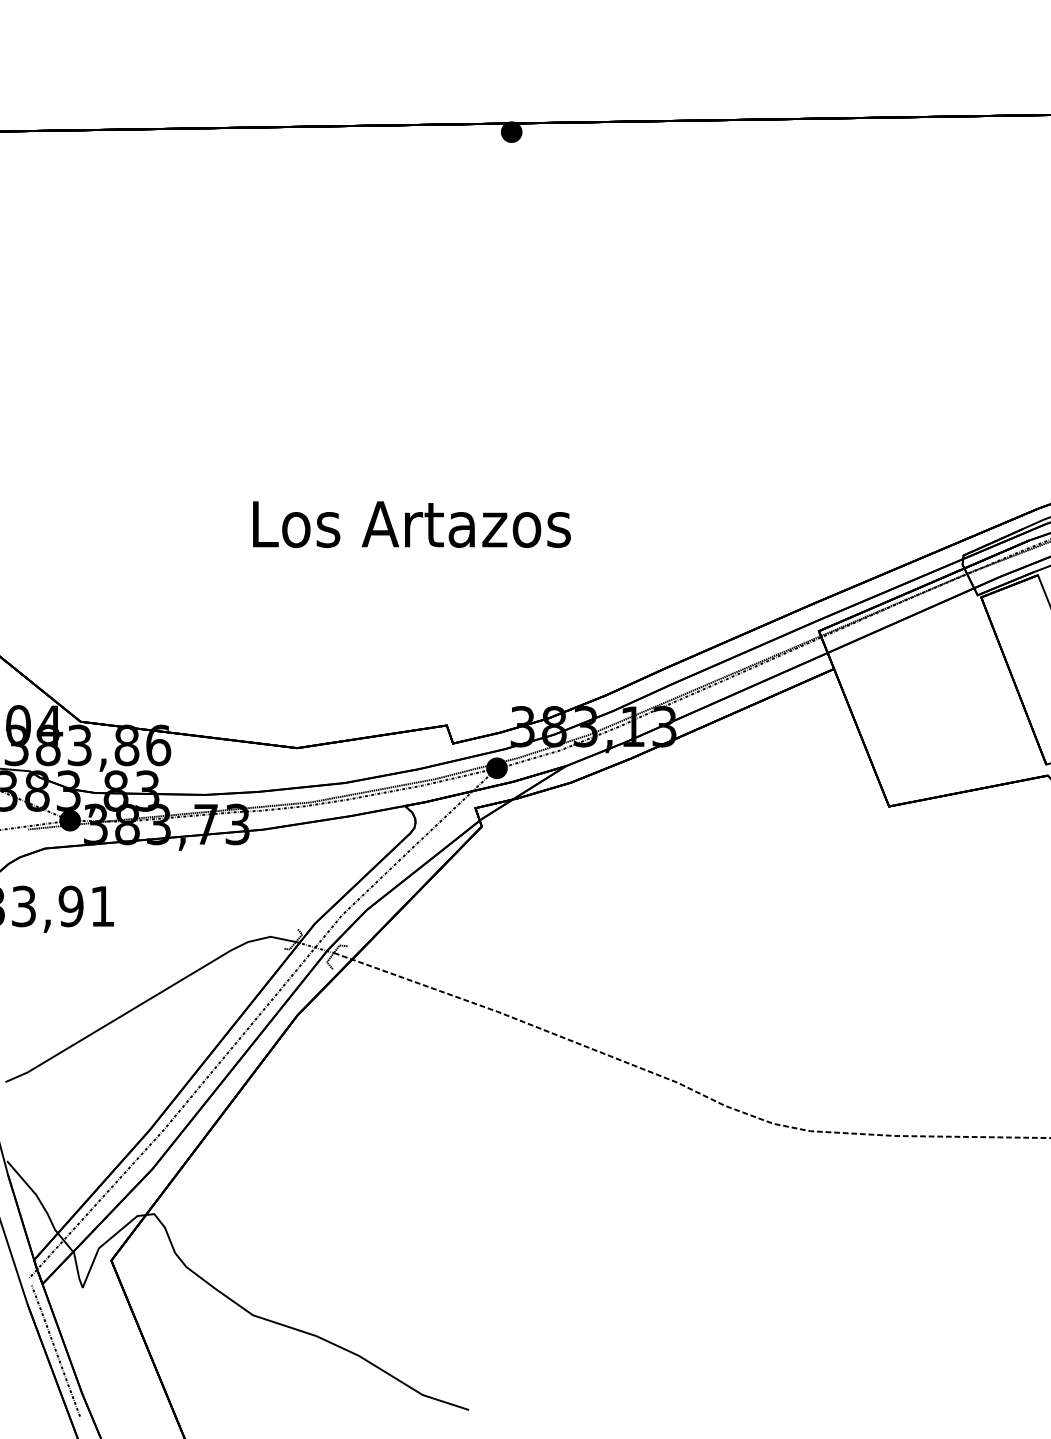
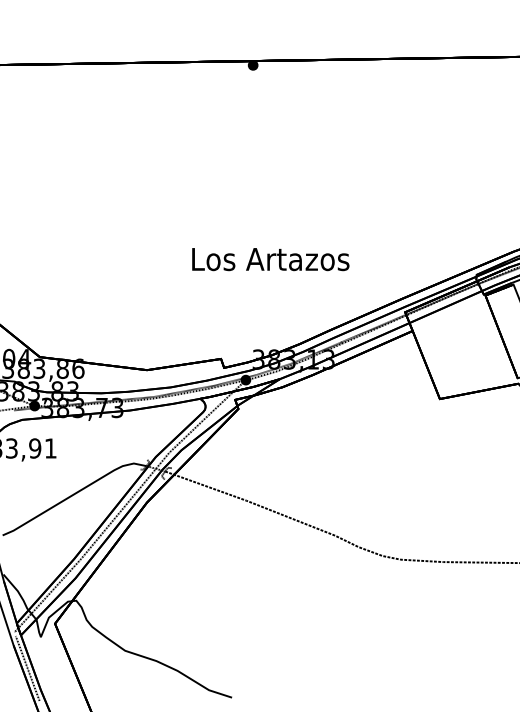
text: (411, 524) -> (270, 259), moved

